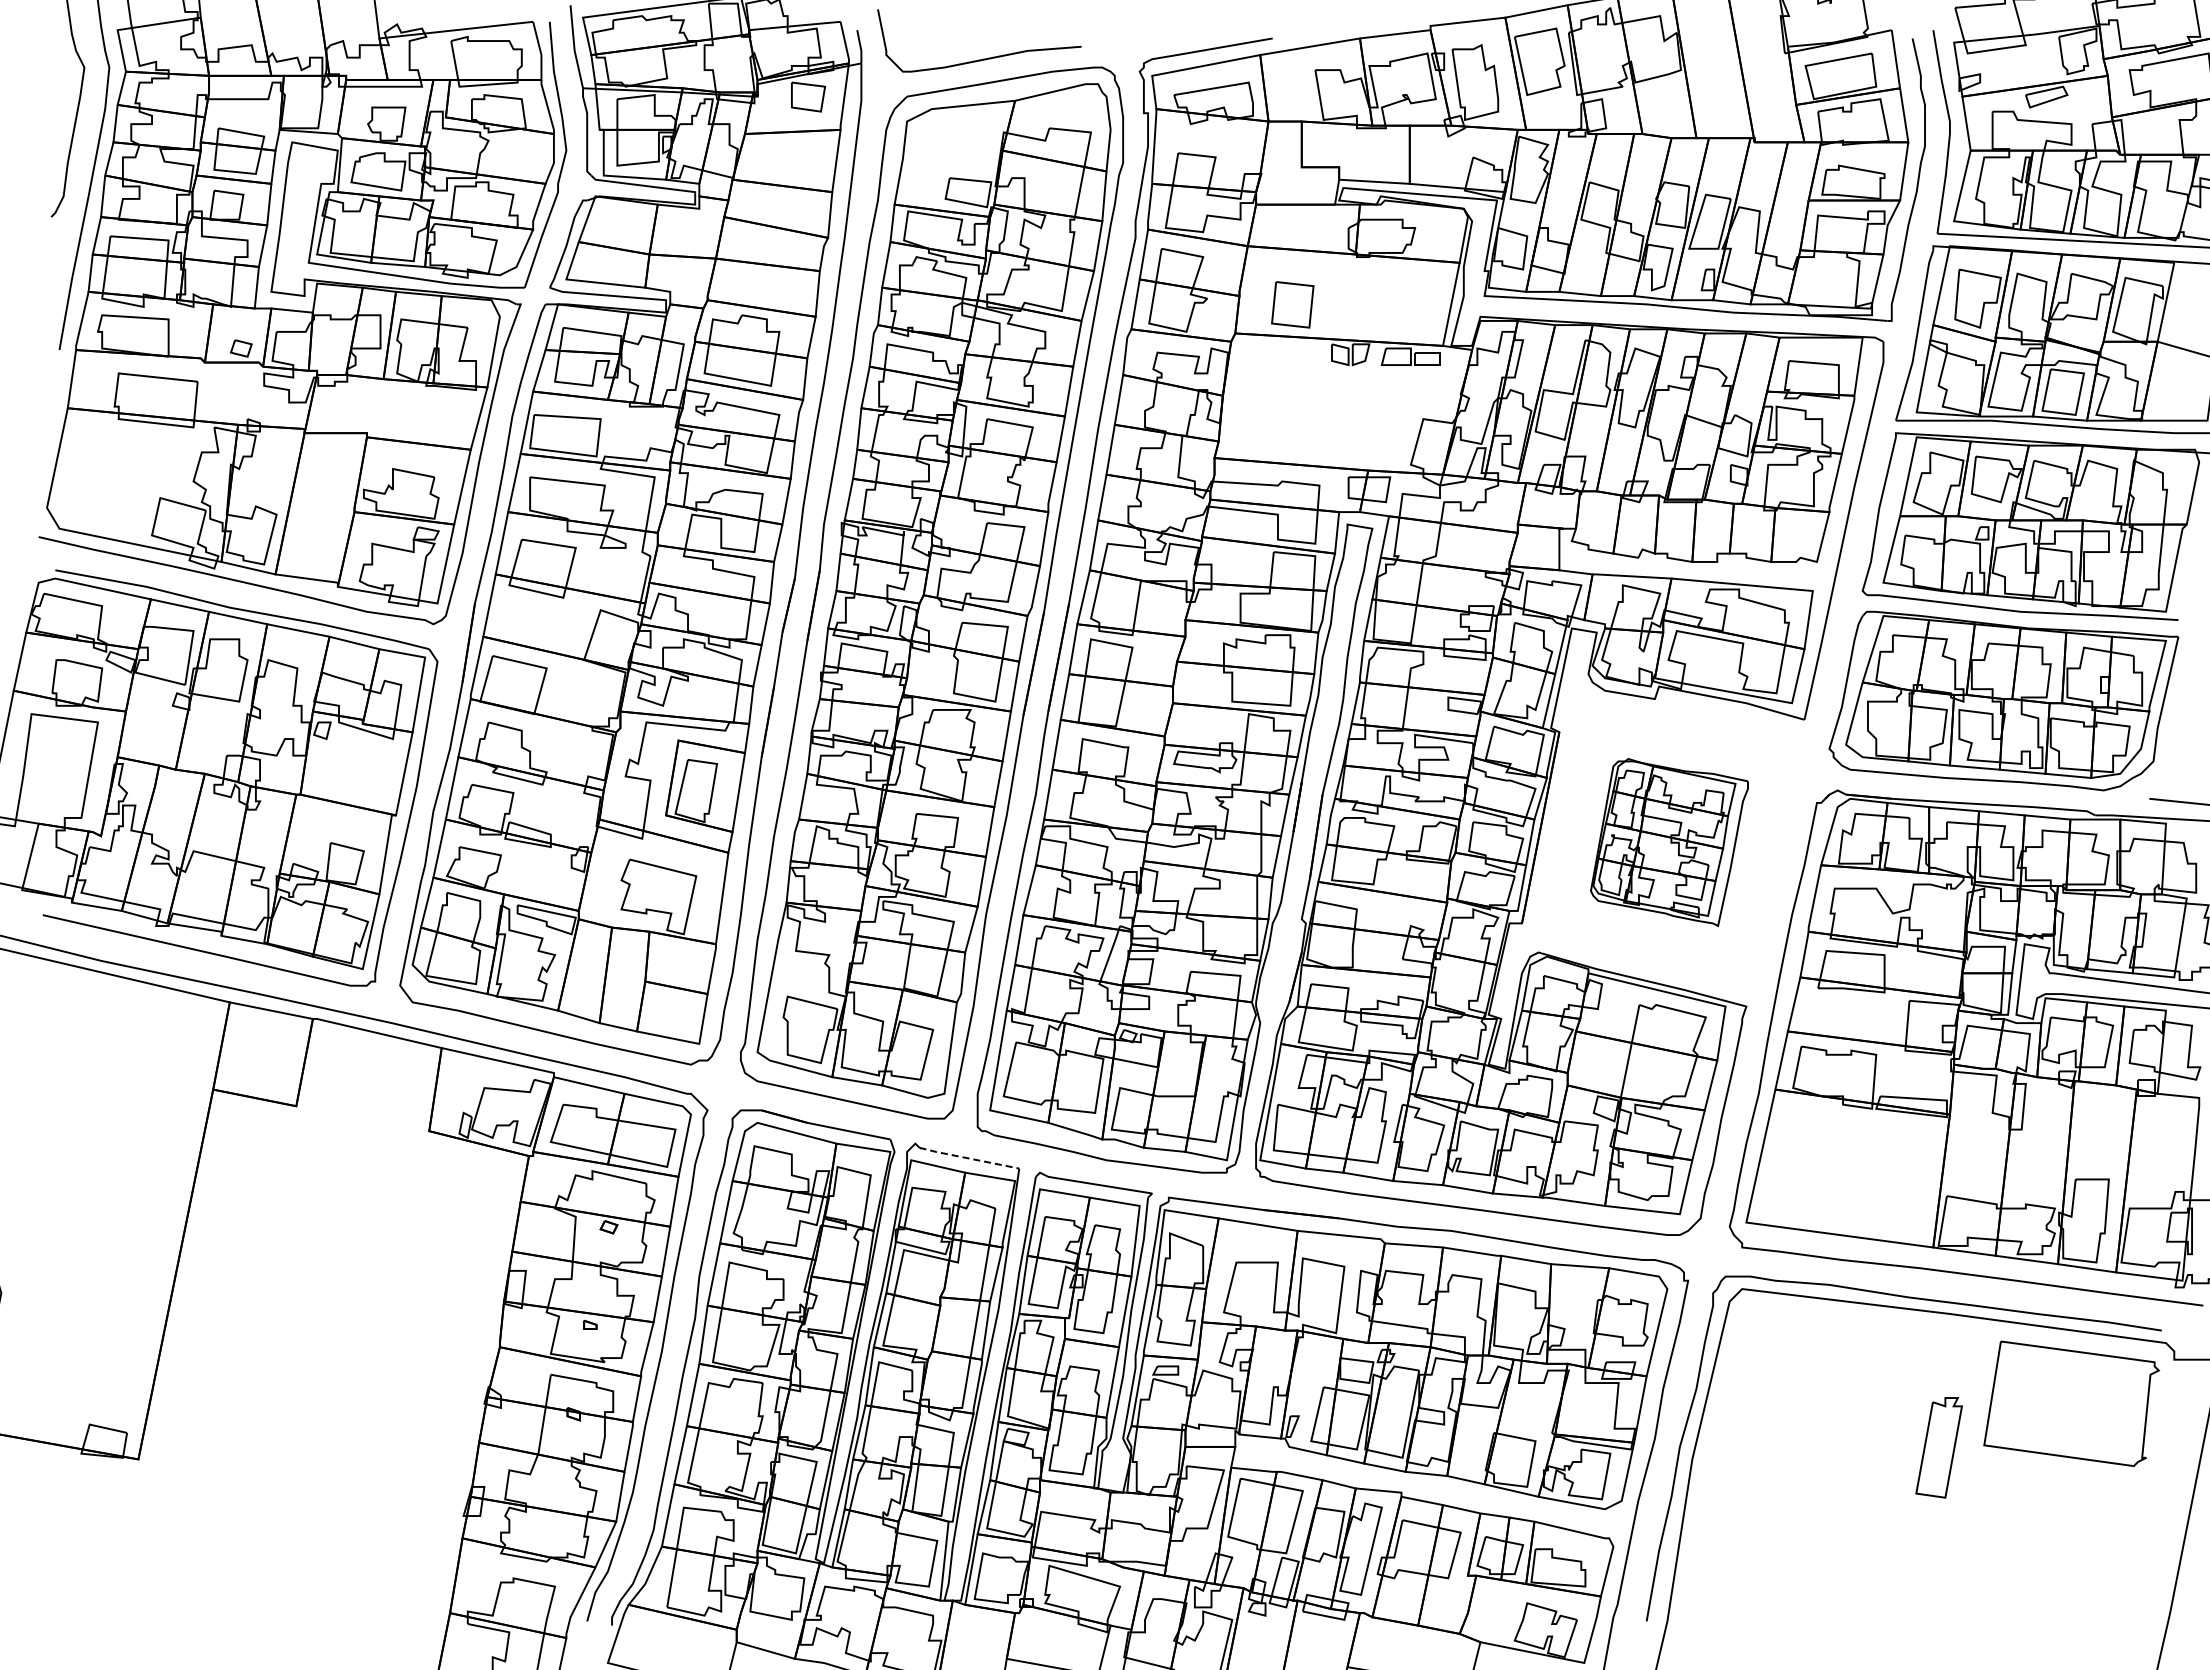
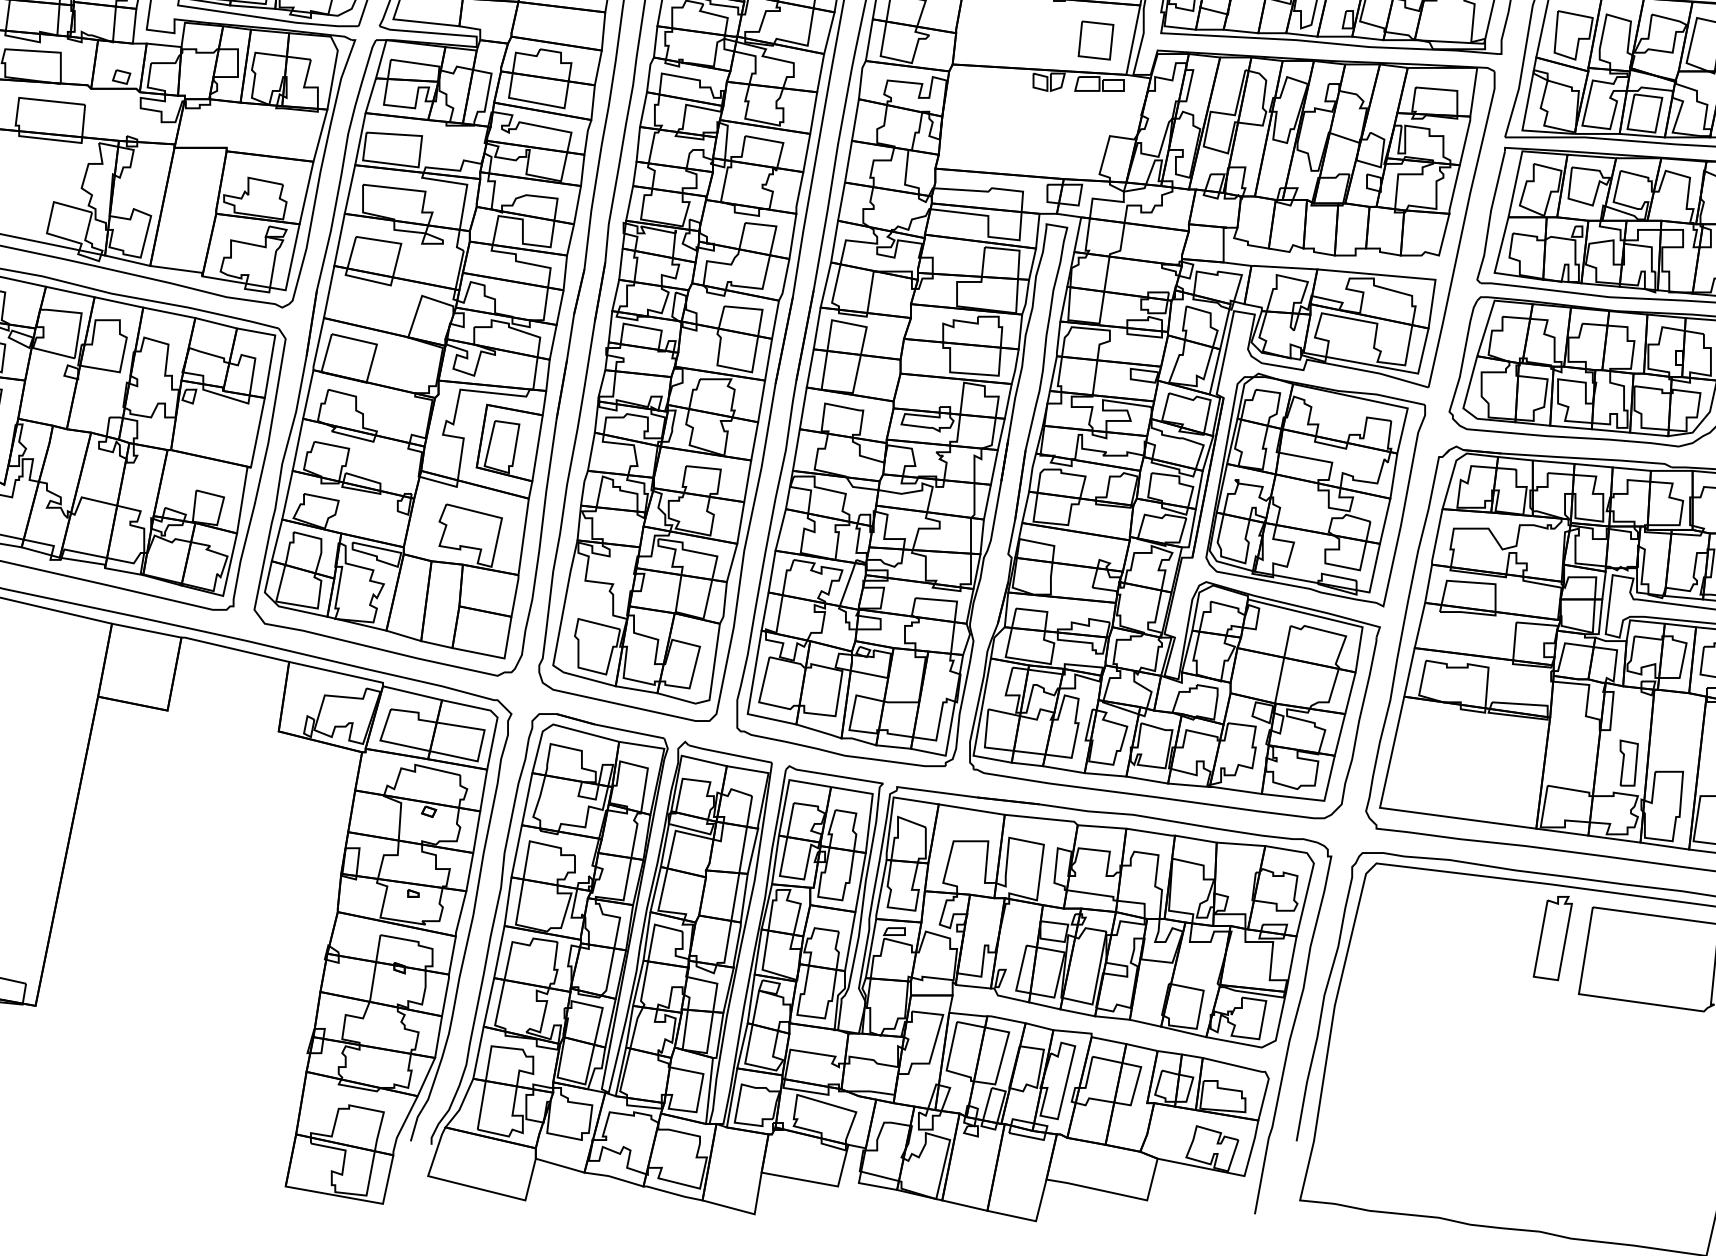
part: (1292, 304) -> (1095, 40), moved
part: (1669, 842) -> (1315, 490), size x1.67
line: (968, 1158) -> (729, 754), dashed -> solid
part: (2044, 1168) -> (1629, 762), added
part: (1938, 1447) -> (1552, 938), moved

